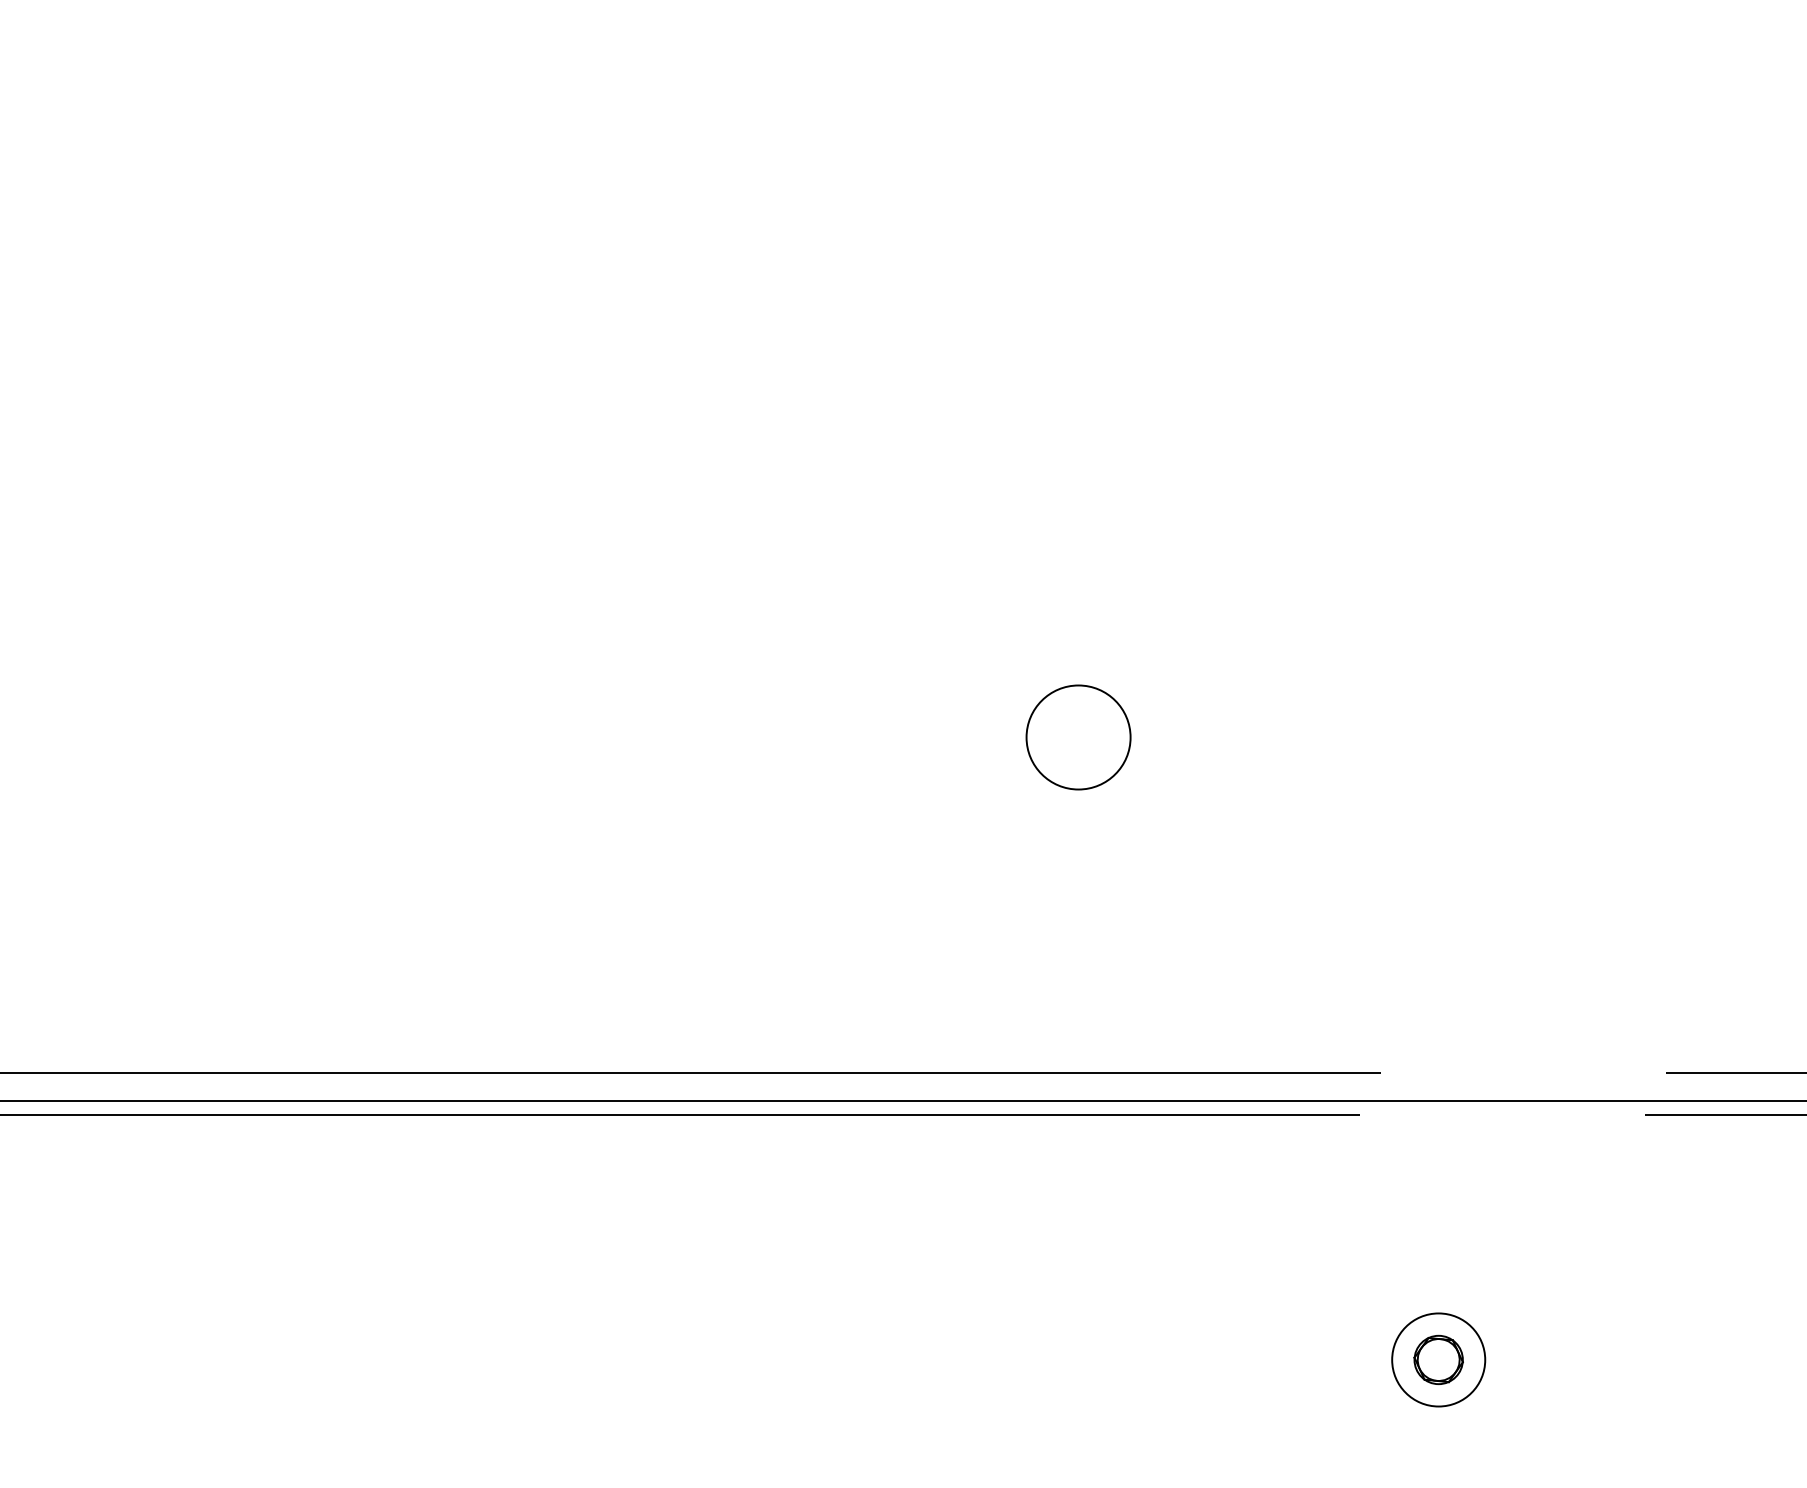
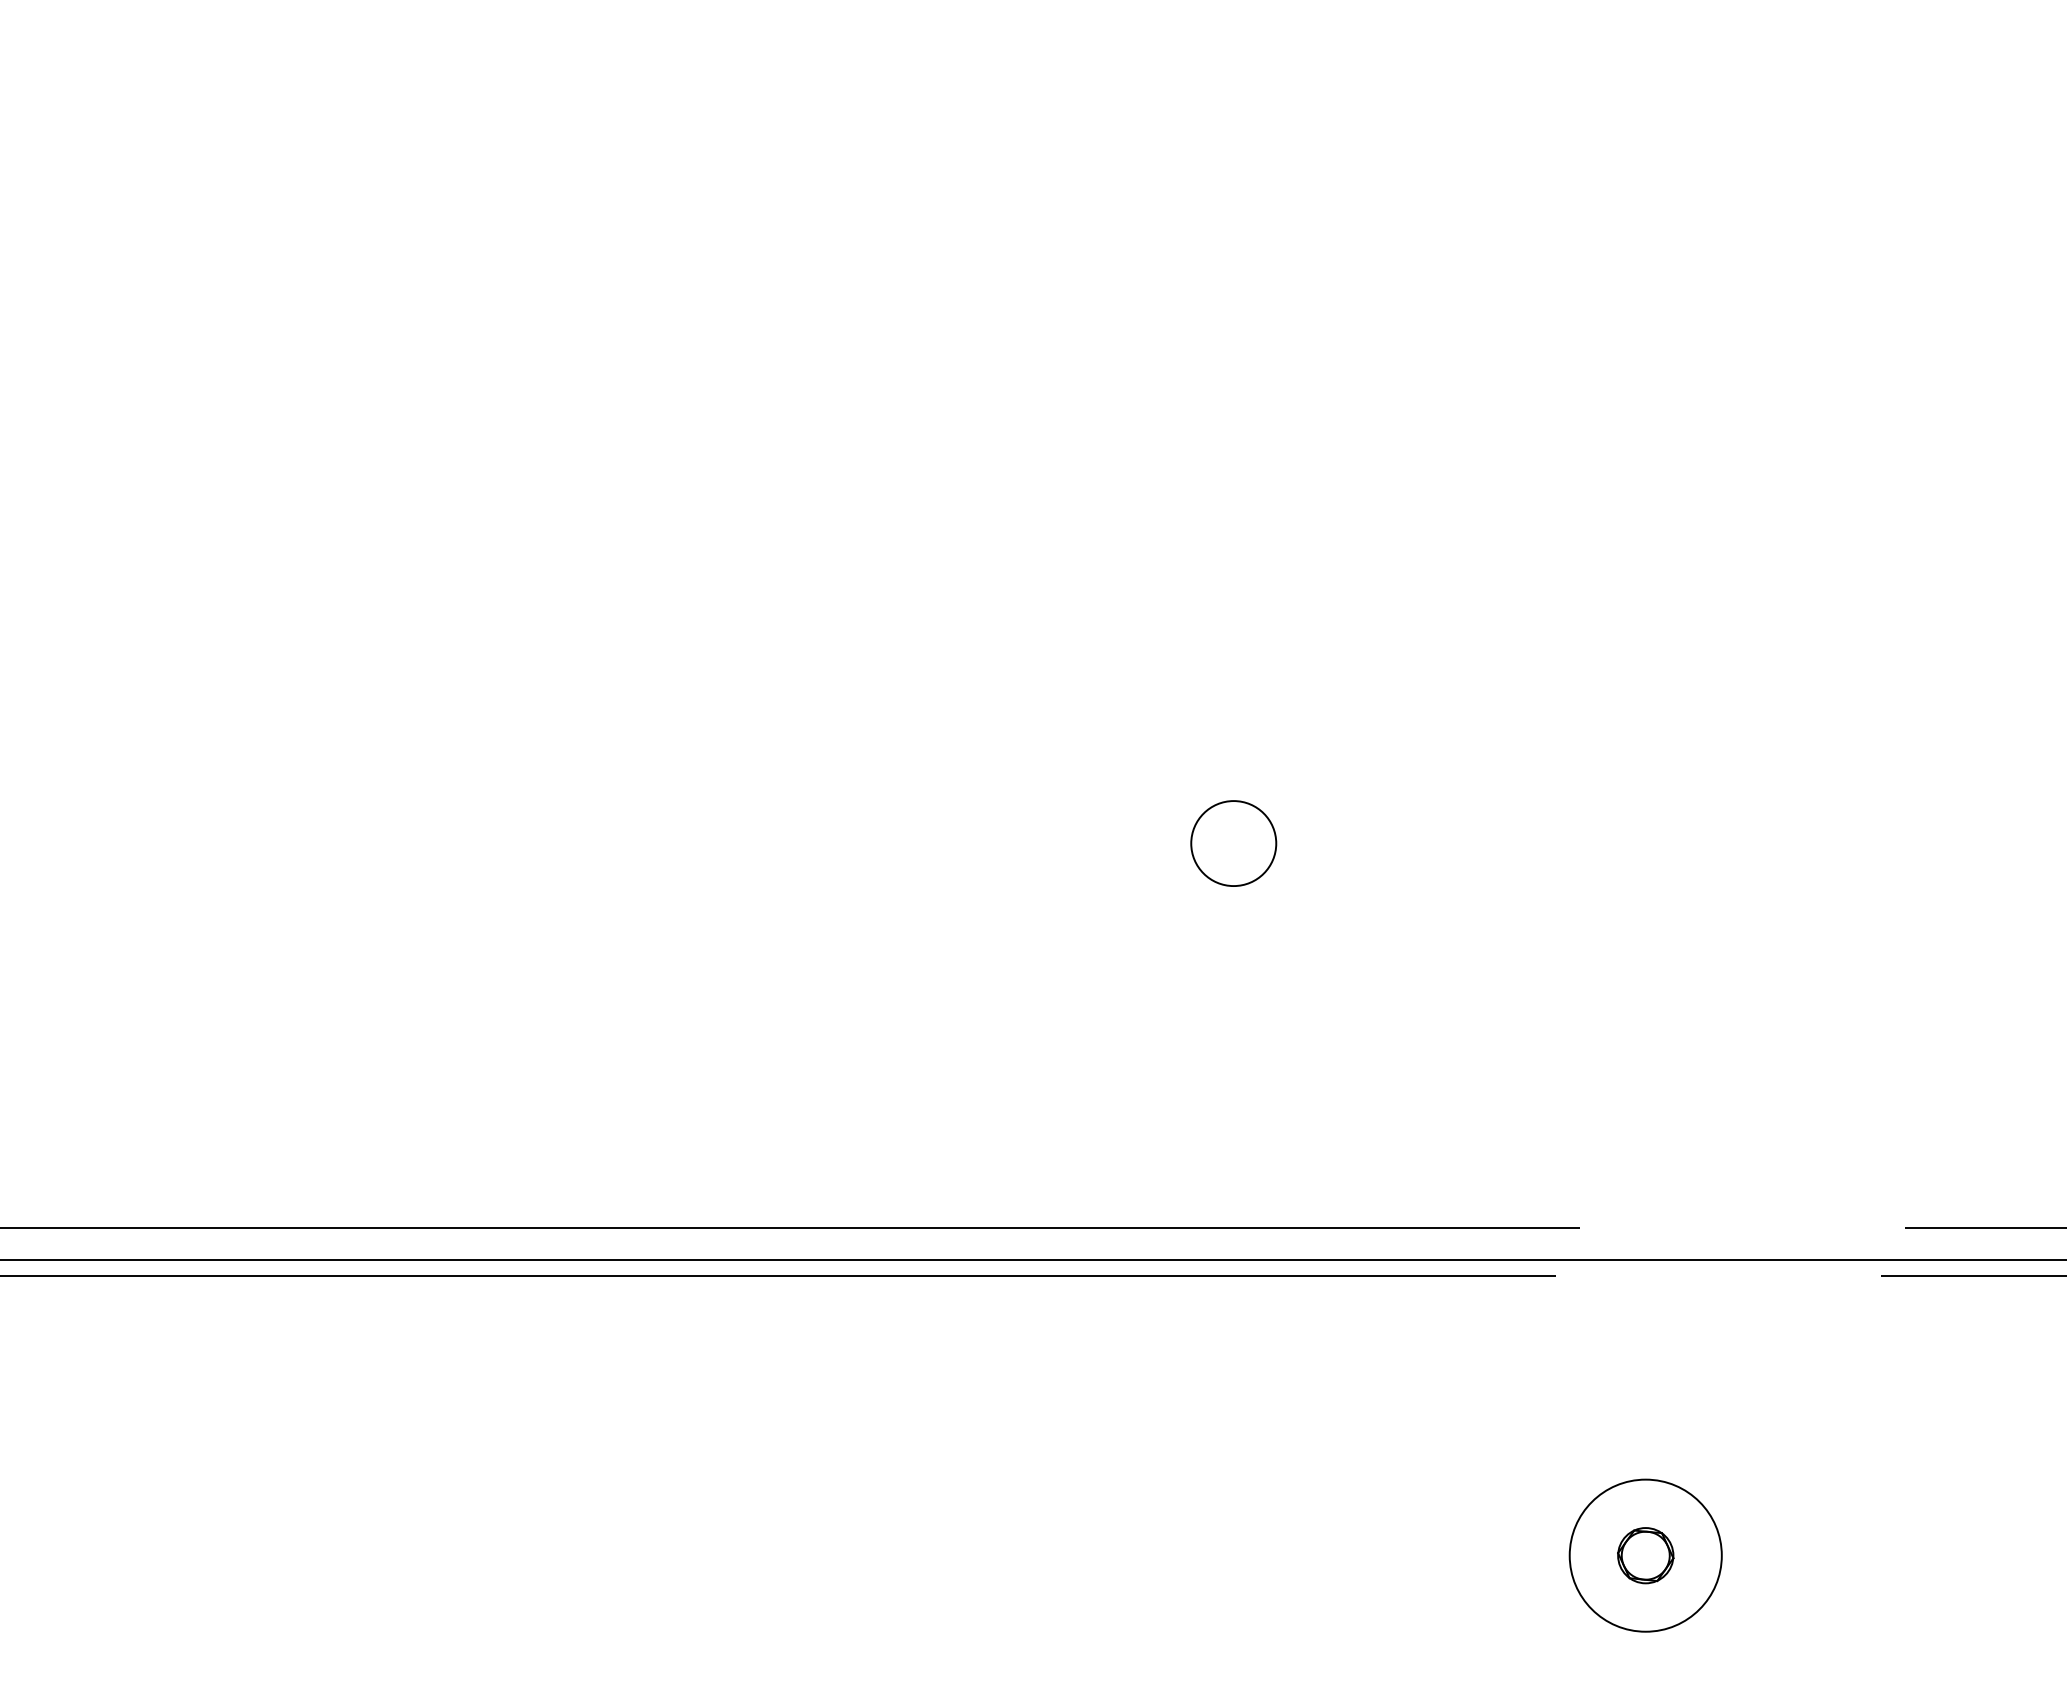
circle: (1078, 737) -> (1233, 843), size x0.71
circle: (1438, 1359) -> (1645, 1555), size x1.43

